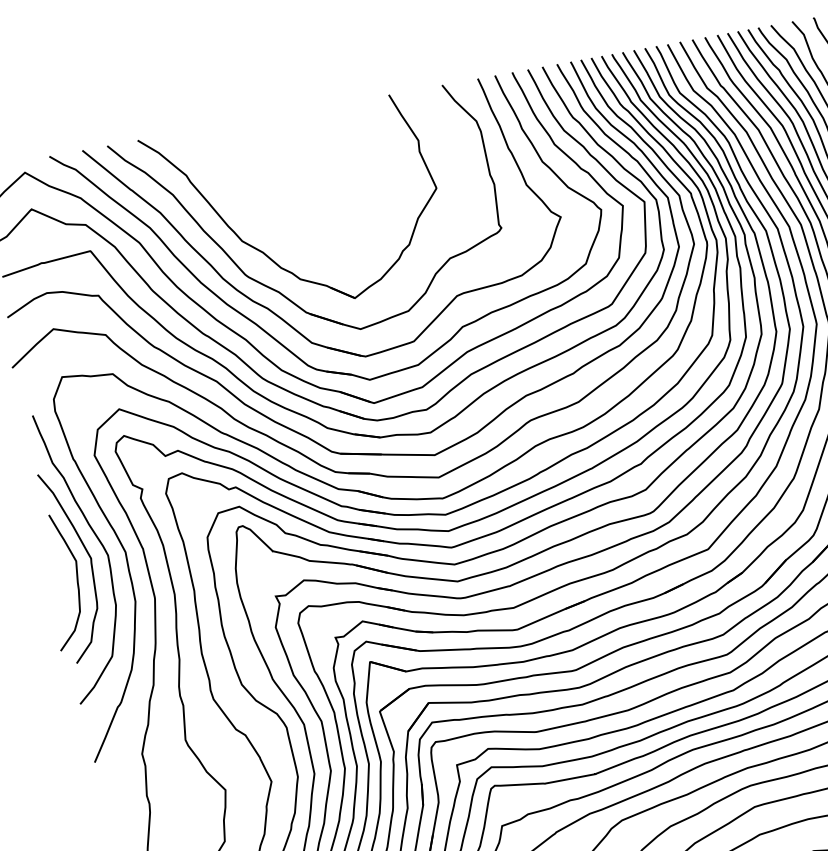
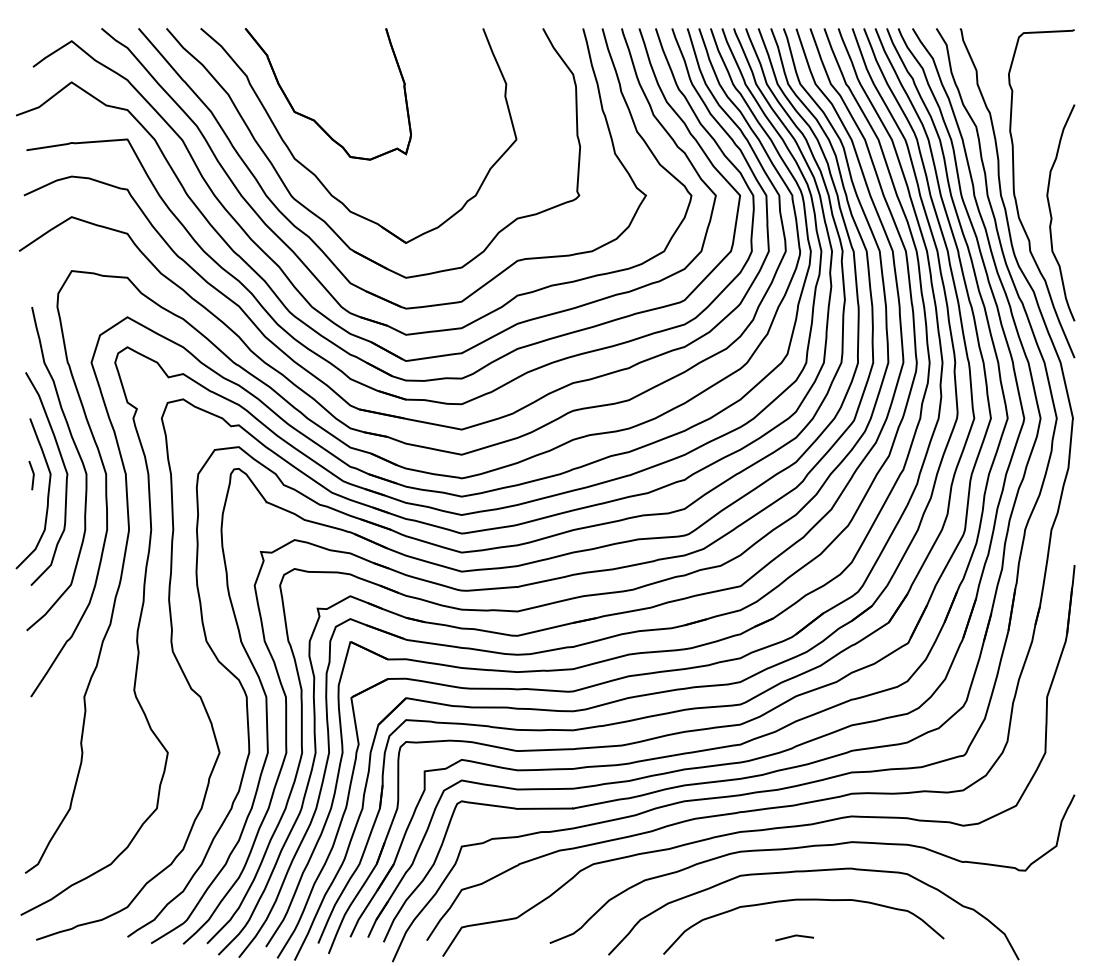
part: (253, 203) -> (314, 119), added
line: (60, 565) -> (32, 475), added

